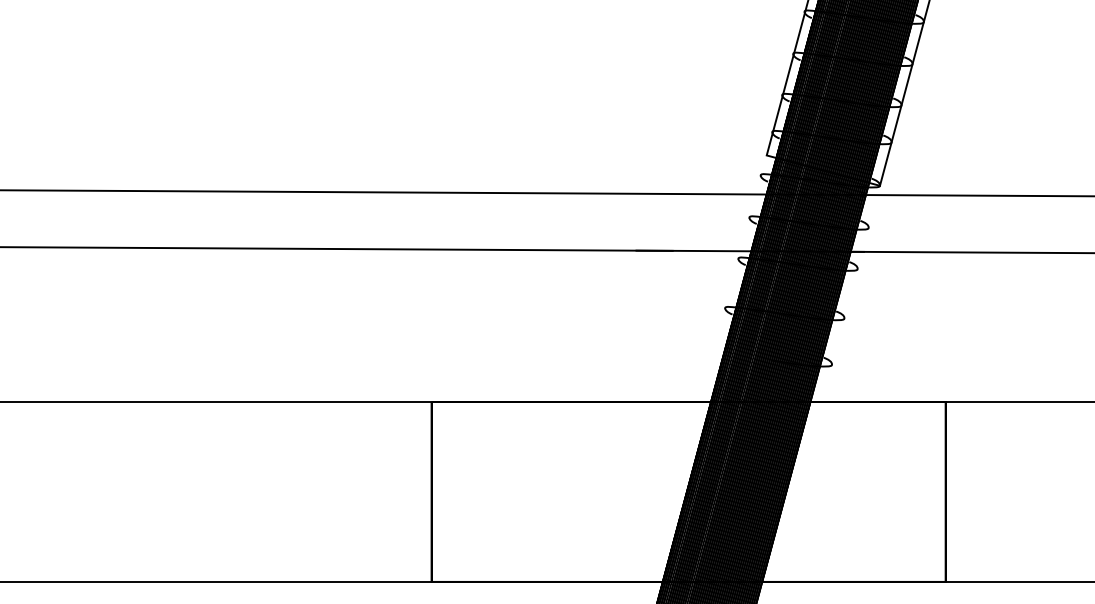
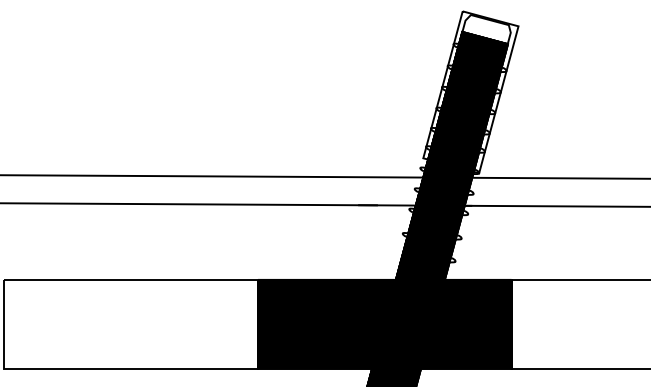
fill: (570, 490) -> (326, 323), added
fill: (852, 490) -> (465, 323), added

